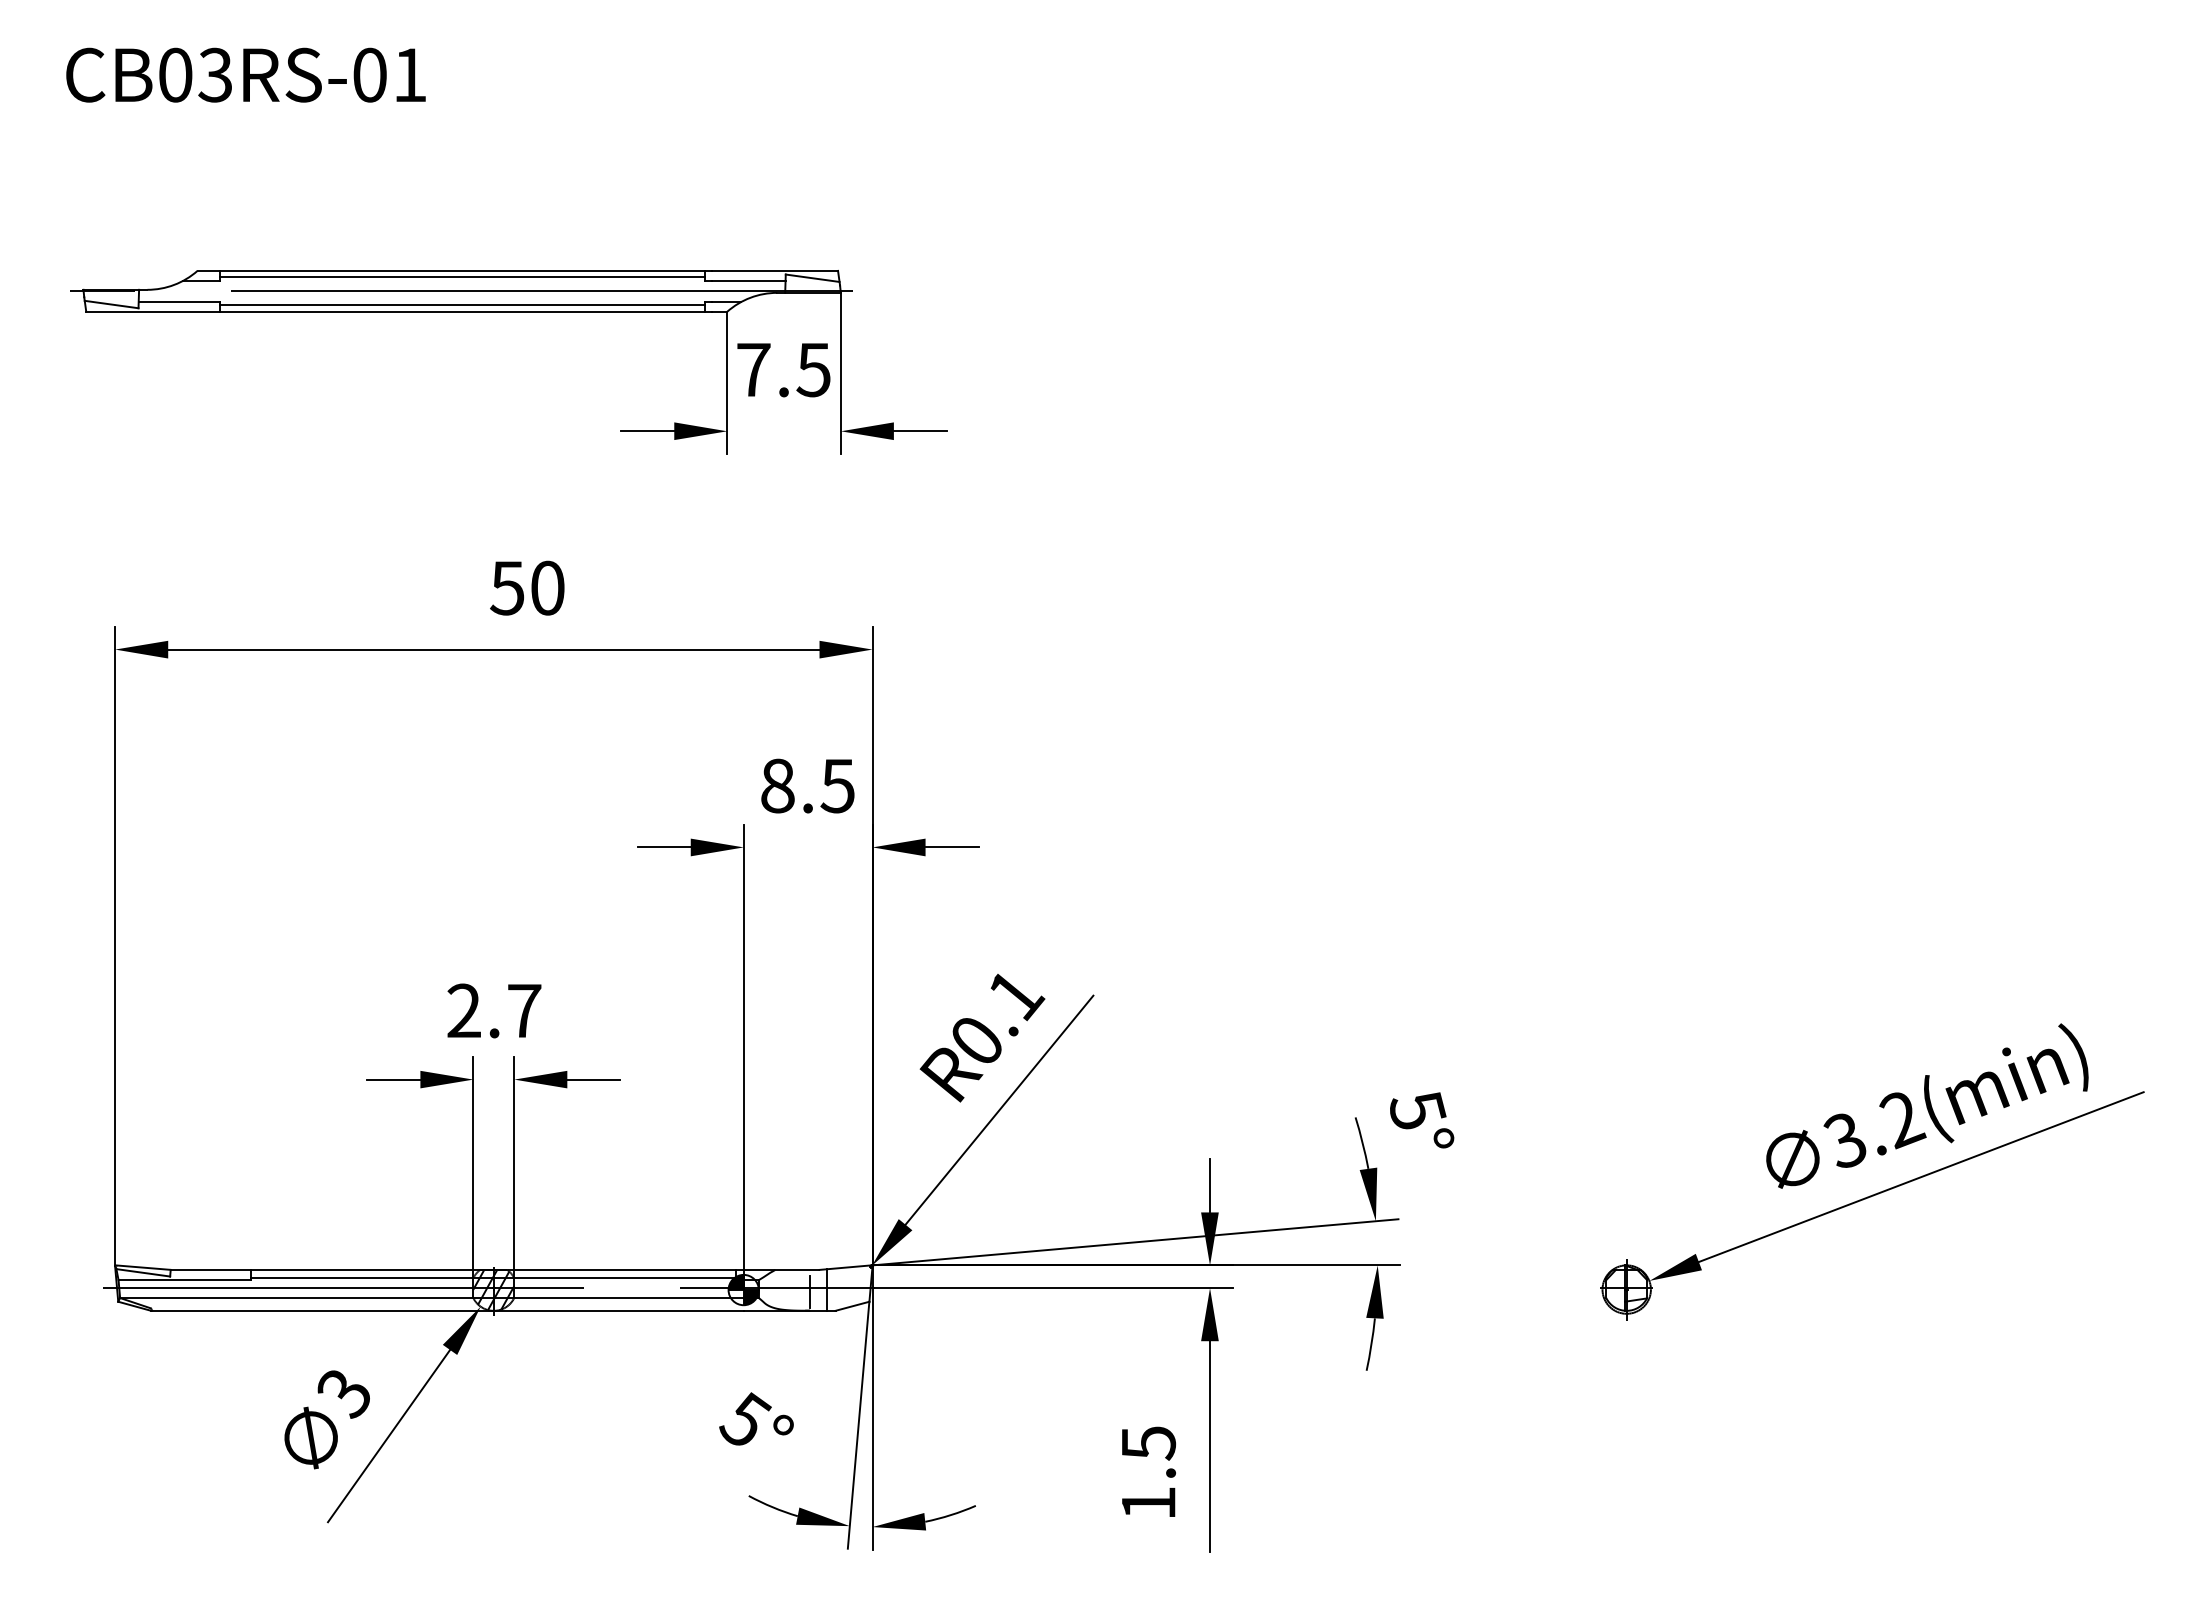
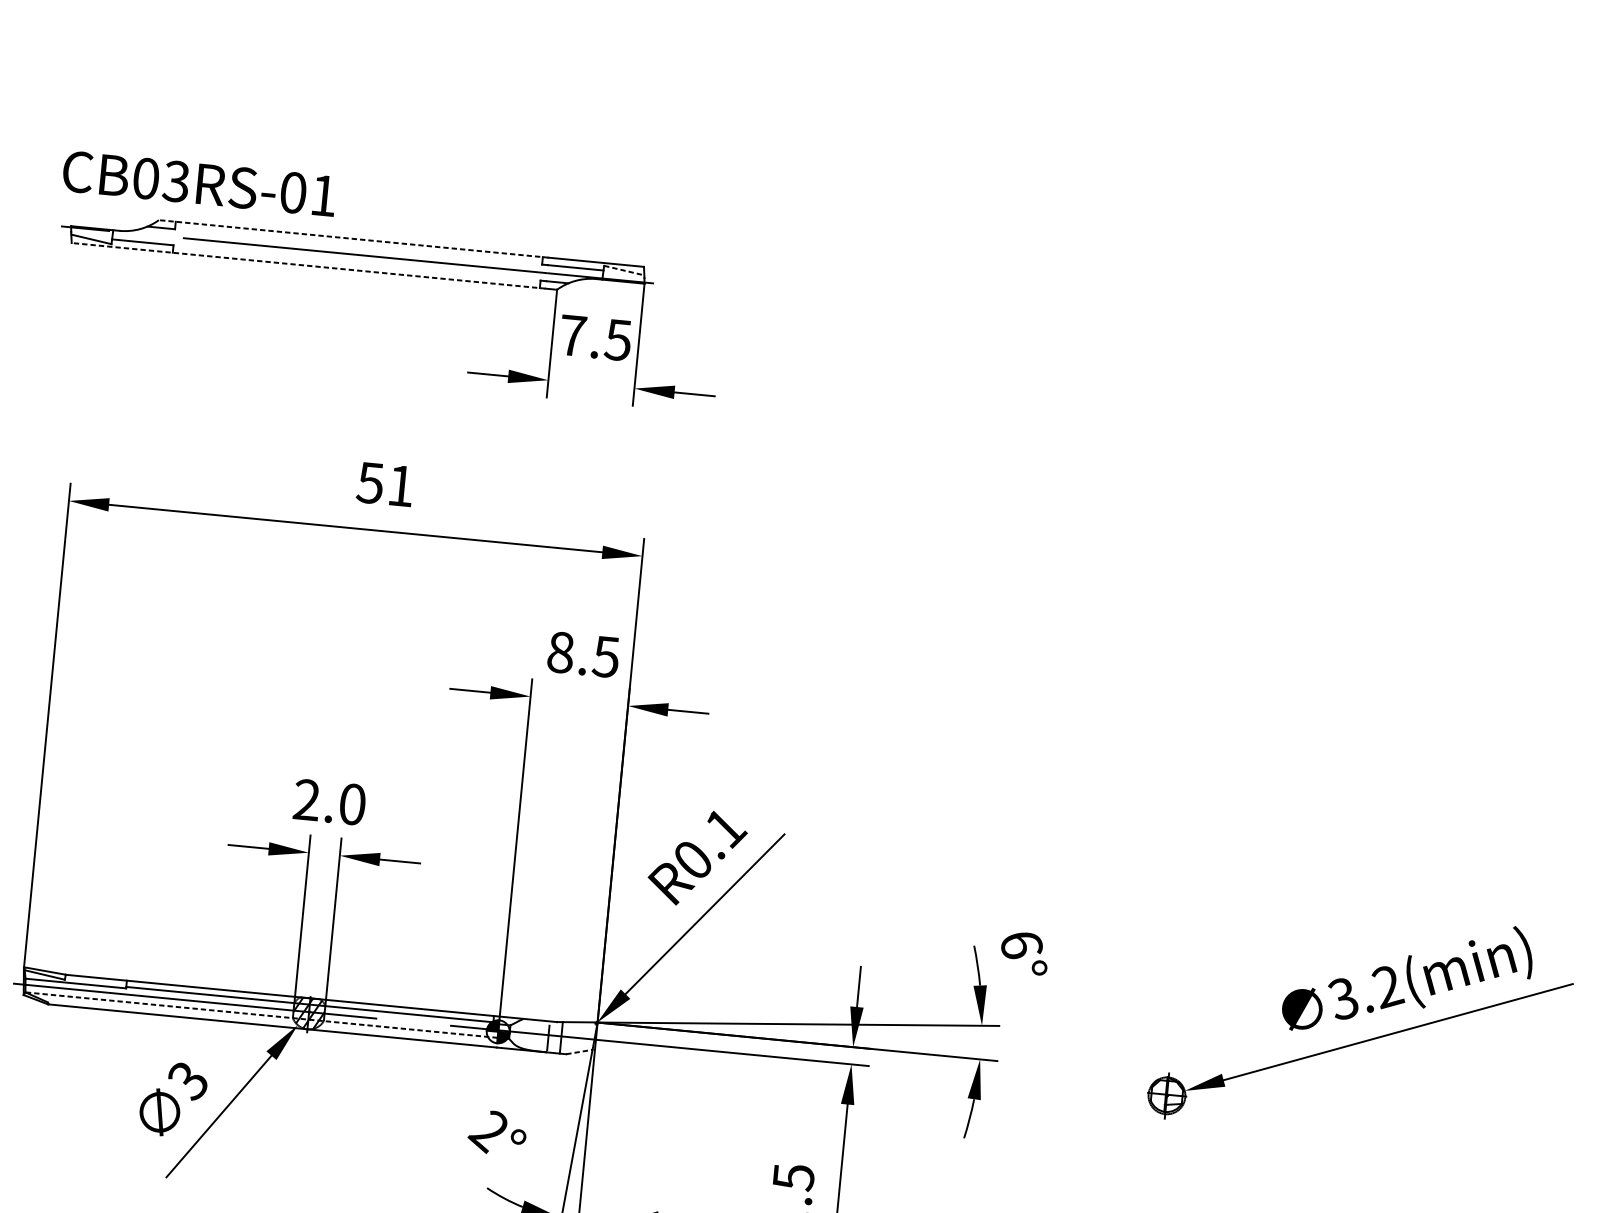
text: (245, 74) -> (199, 183), moved
line: (454, 270) -> (353, 238), solid -> dashed
line: (461, 277) -> (358, 244), removed
line: (813, 278) -> (624, 270), solid -> dashed
line: (461, 305) -> (356, 265), removed
line: (399, 311) -> (308, 265), solid -> dashed
text: (547, 587) -> (400, 485), 50 -> 51
text: (524, 1010) -> (352, 804), 2.7 -> 2.0
text: (1418, 1111) -> (1022, 945), 5° -> 6°
line: (431, 1298) -> (261, 1015), solid -> dashed
line: (852, 1306) -> (579, 1052), solid -> dashed
text: (743, 1421) -> (488, 1131), 5° -> 2°

